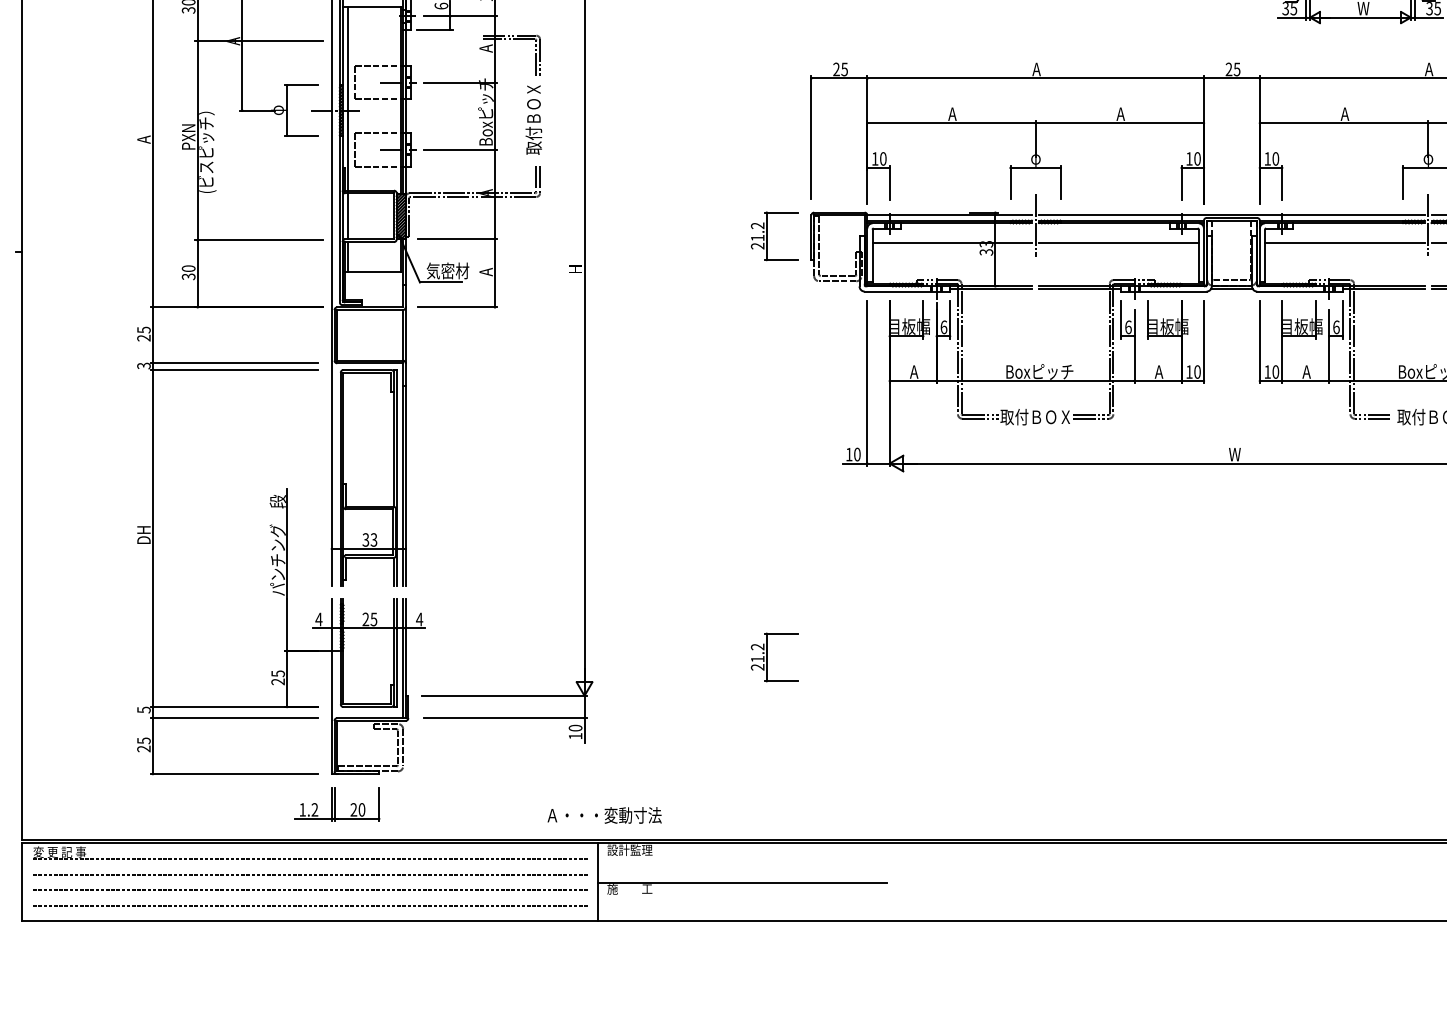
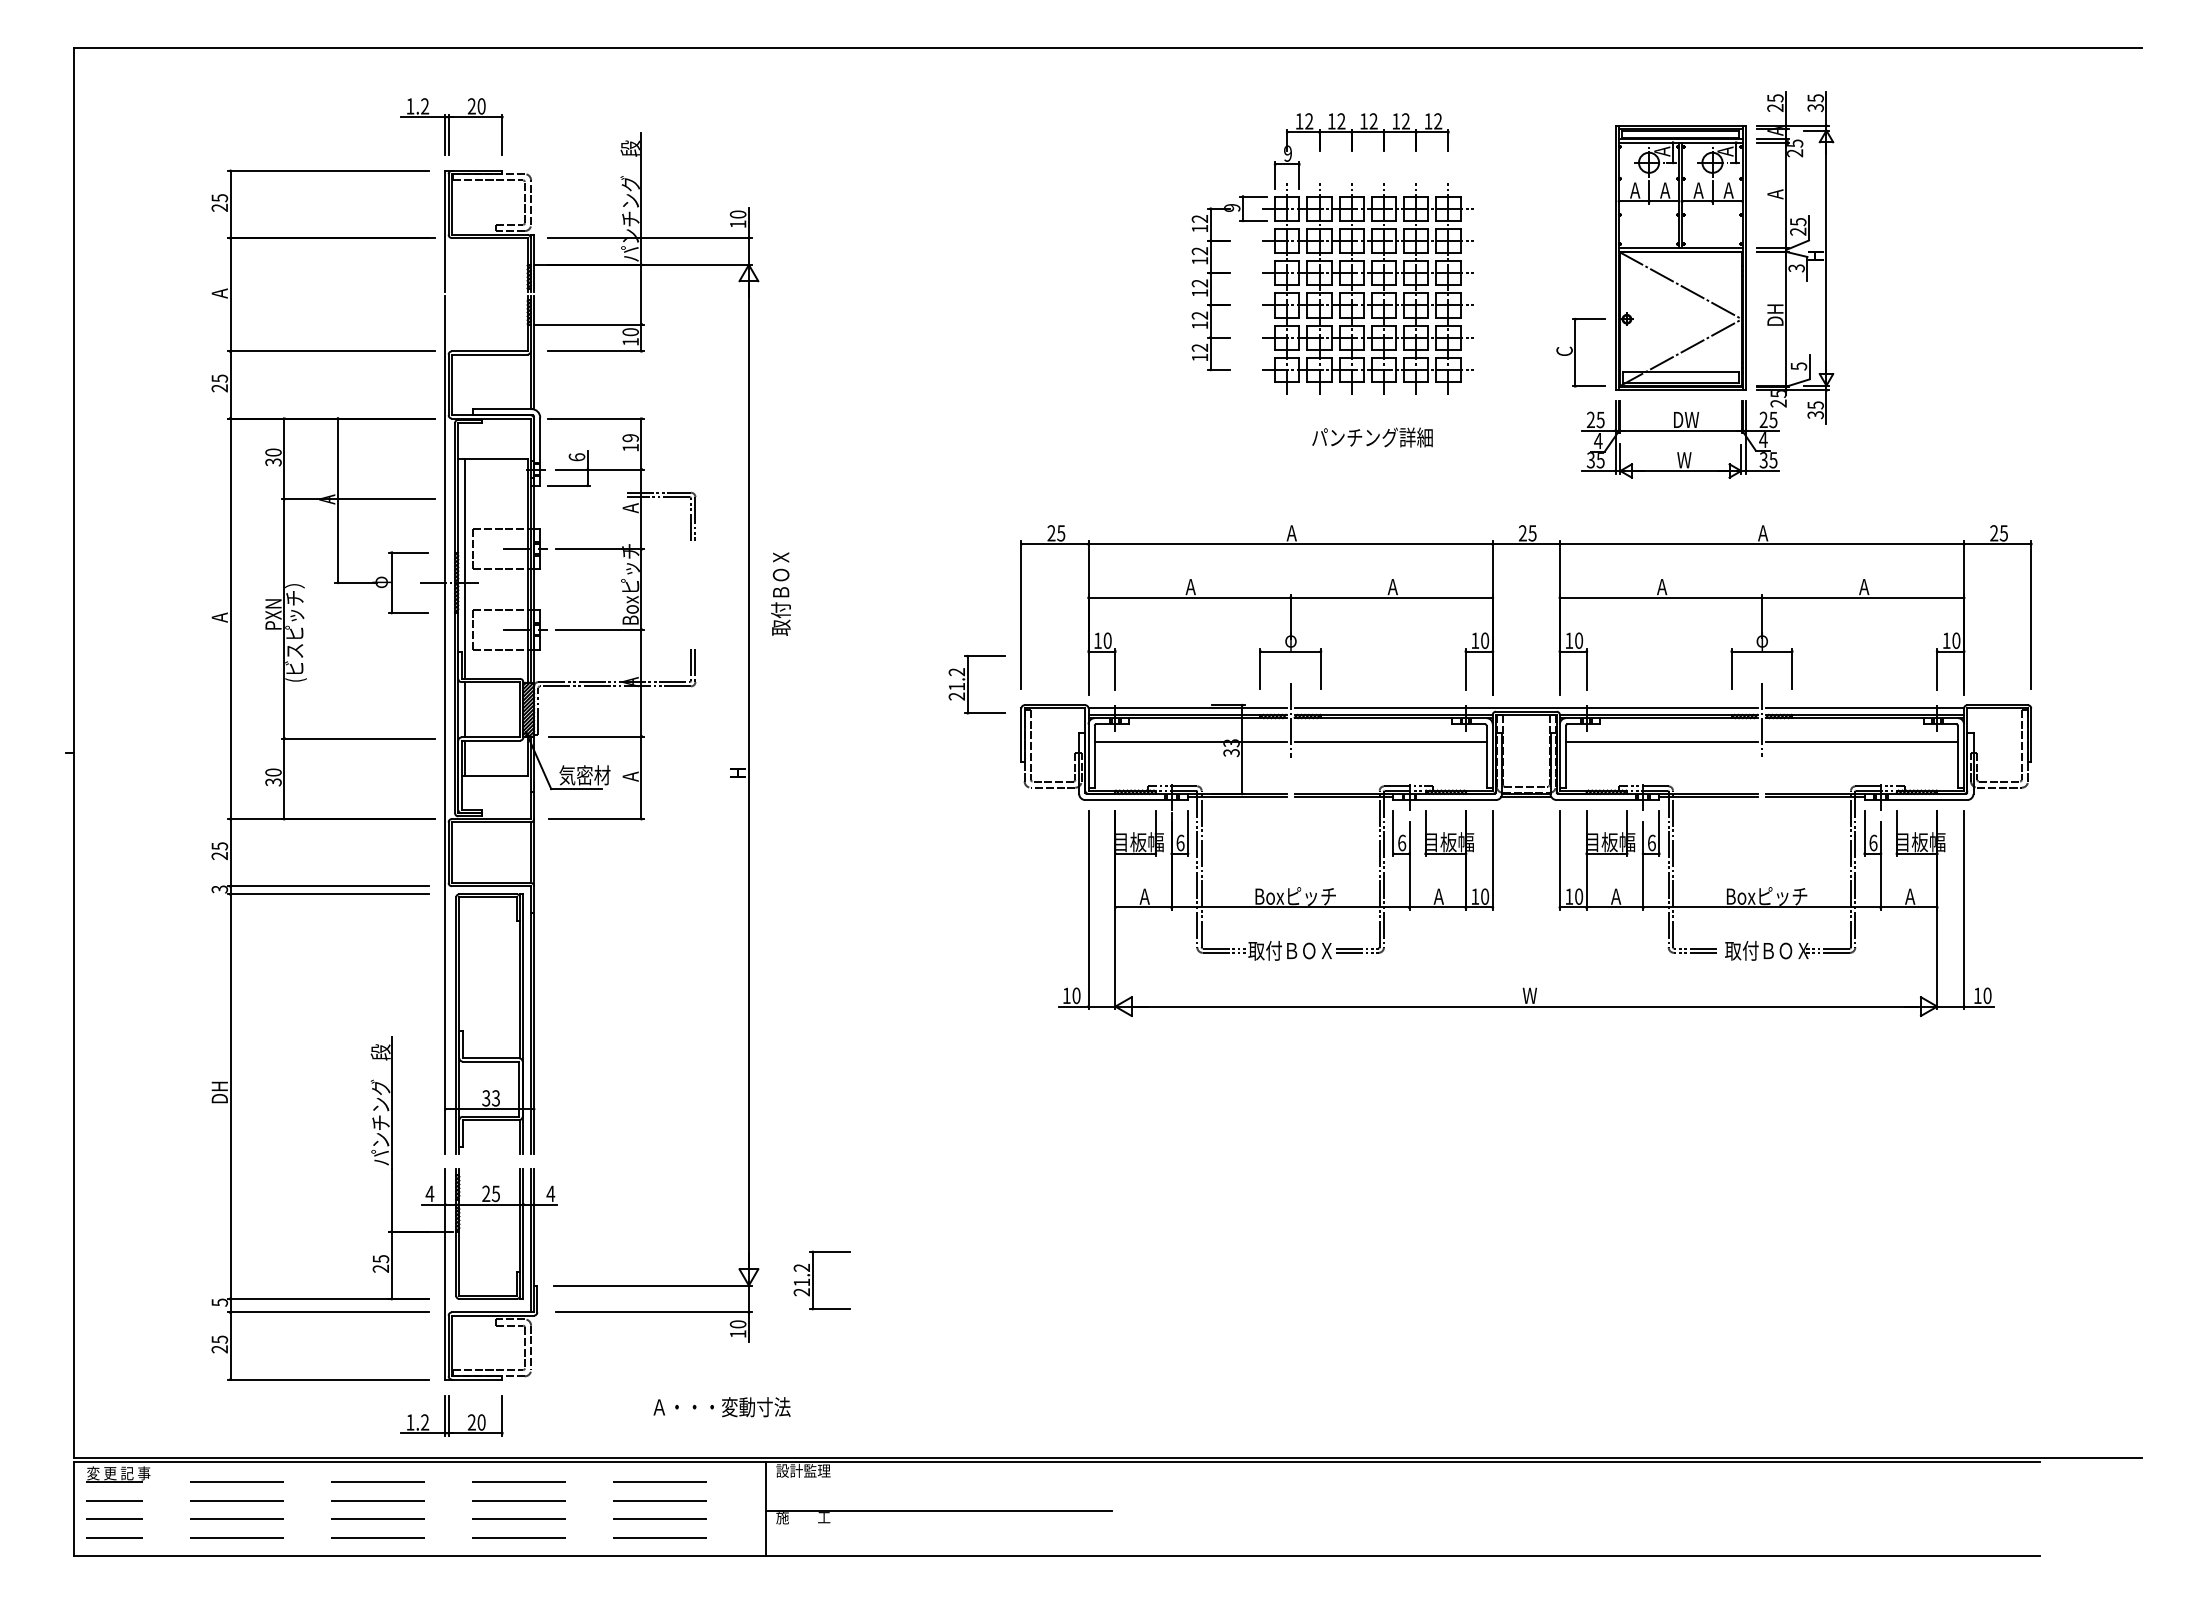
text: (533, 119) -> (780, 593), moved
part: (767, 236) -> (968, 684), moved
part: (767, 657) -> (813, 1280), moved
text: (604, 815) -> (721, 1407), moved

